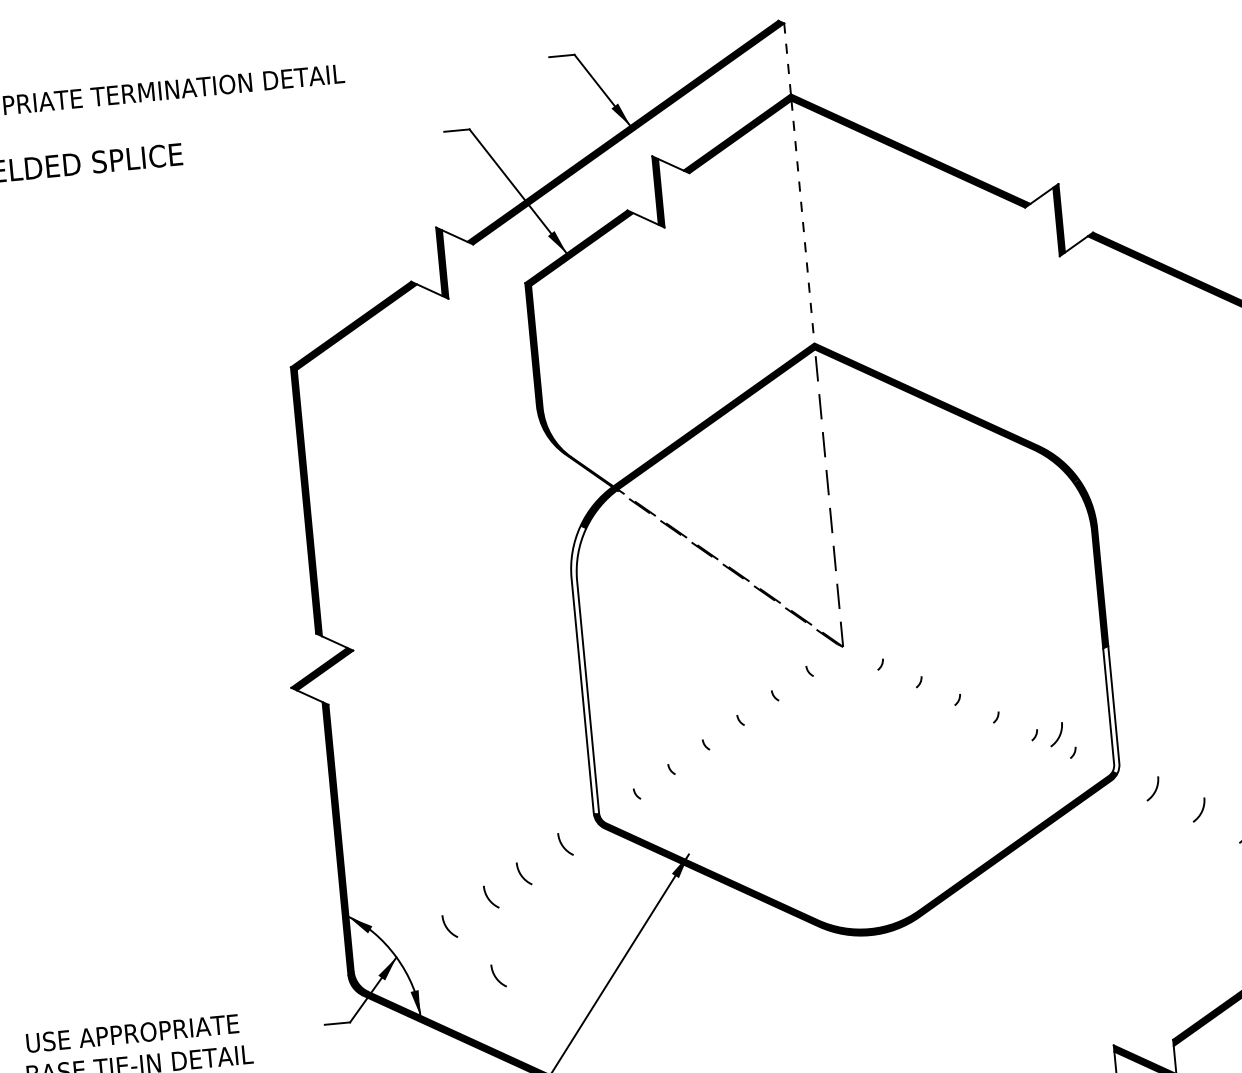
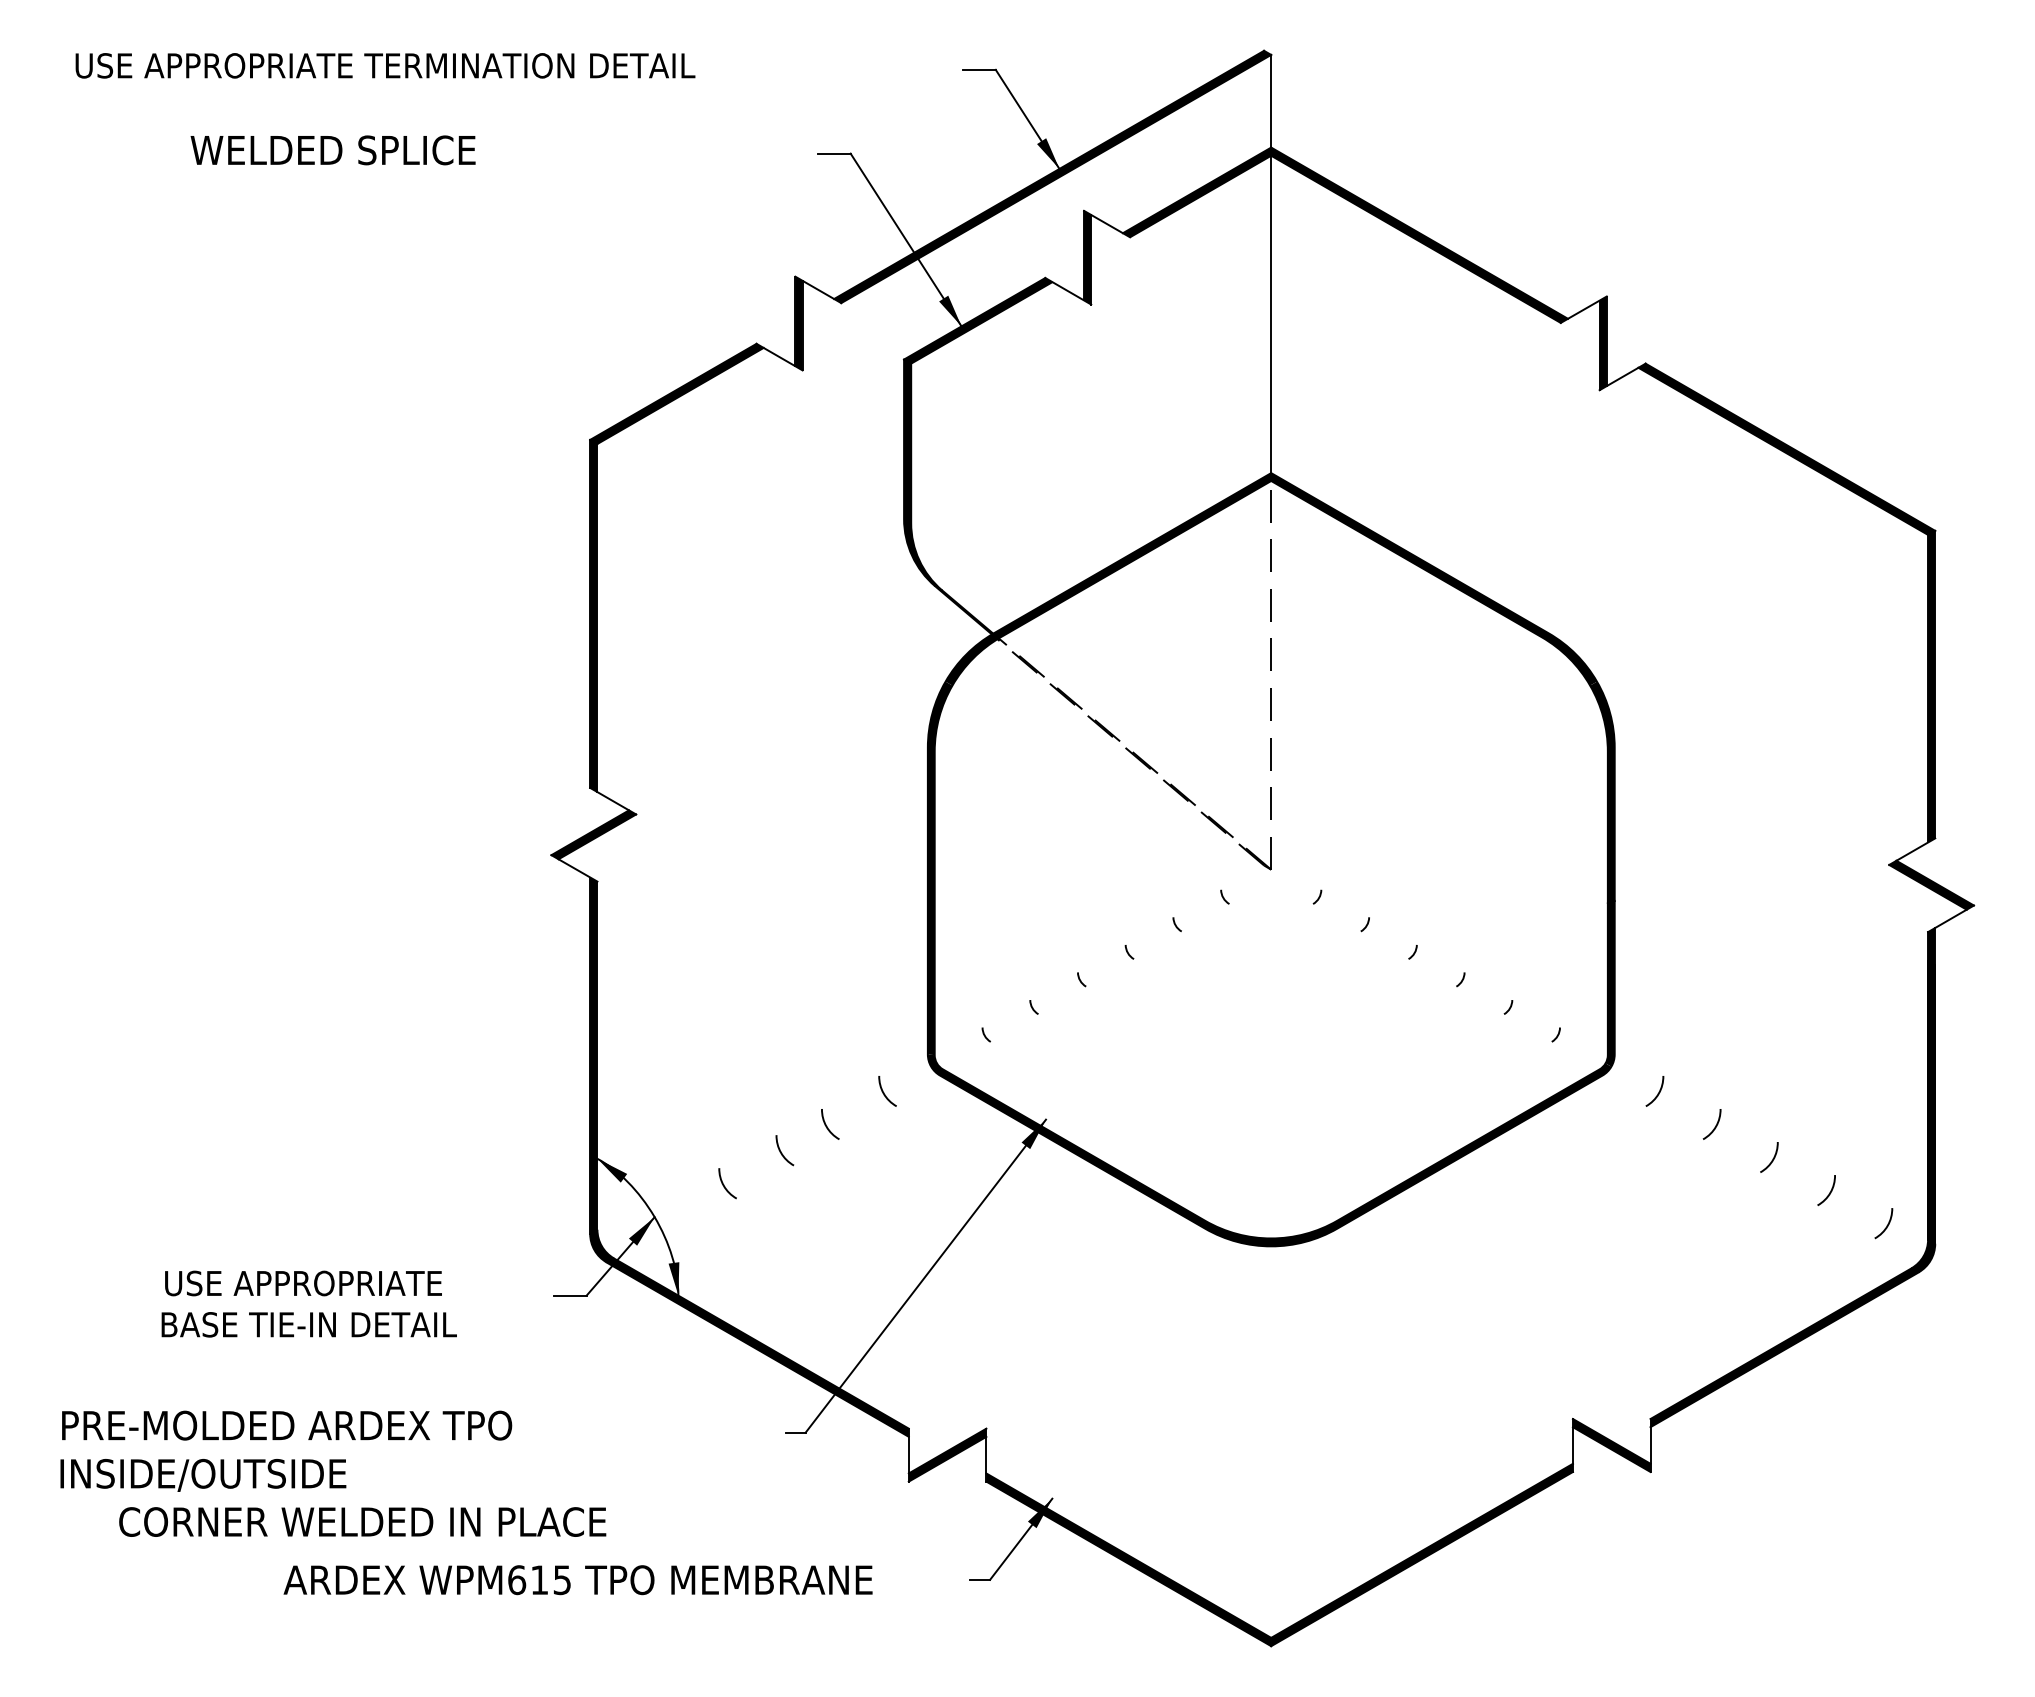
line: (787, 59) -> (1271, 101), dashed -> solid
line: (803, 222) -> (1271, 314), dashed -> solid
fill: (589, 670) -> (939, 868), added
fill: (1110, 709) -> (1609, 983), added
arc: (1058, 736) -> (1539, 1011), removed
arc: (496, 976) -> (781, 1254), removed

